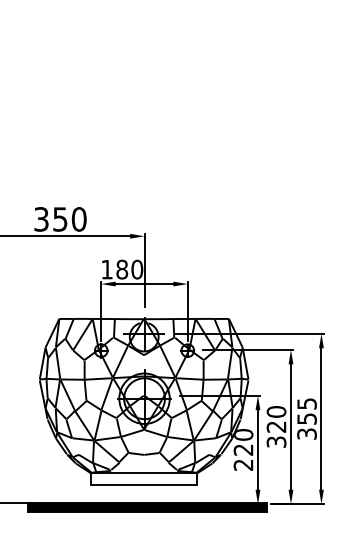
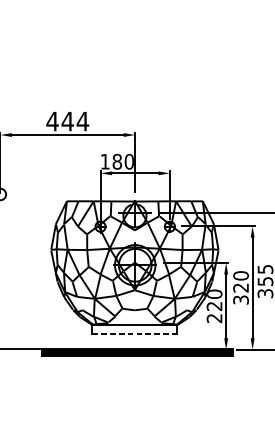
text: (59, 219) -> (67, 121), 350 -> 444
line: (144, 484) -> (135, 334), solid -> dashed

